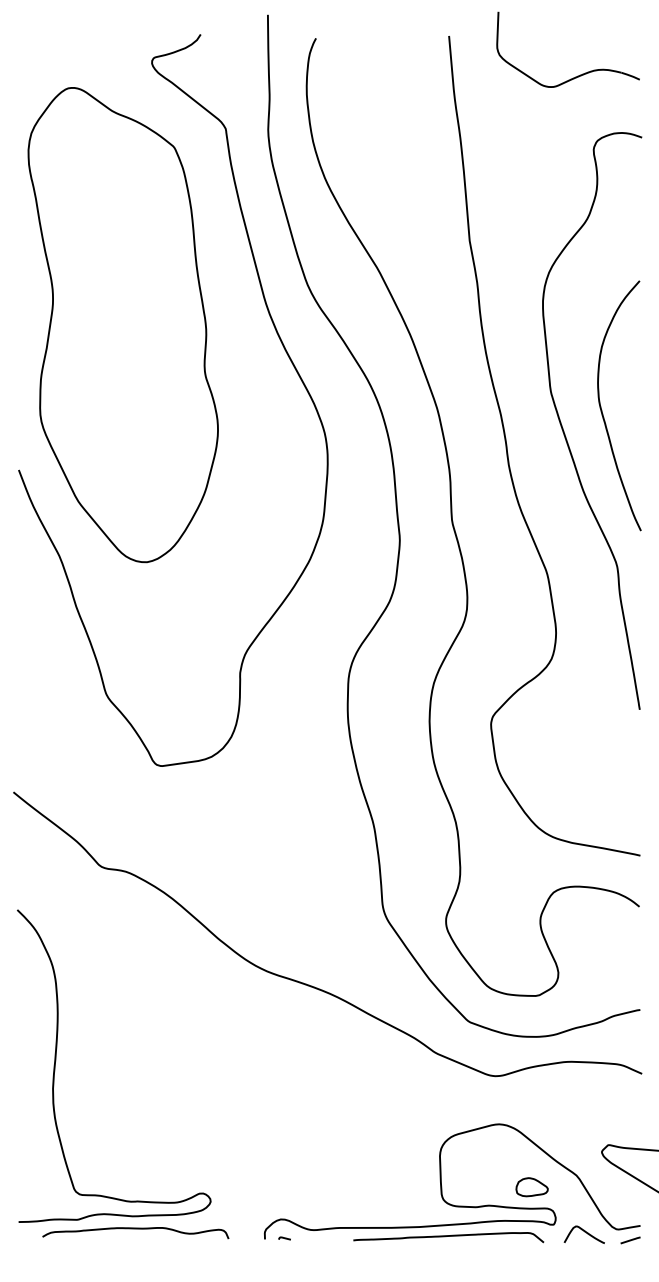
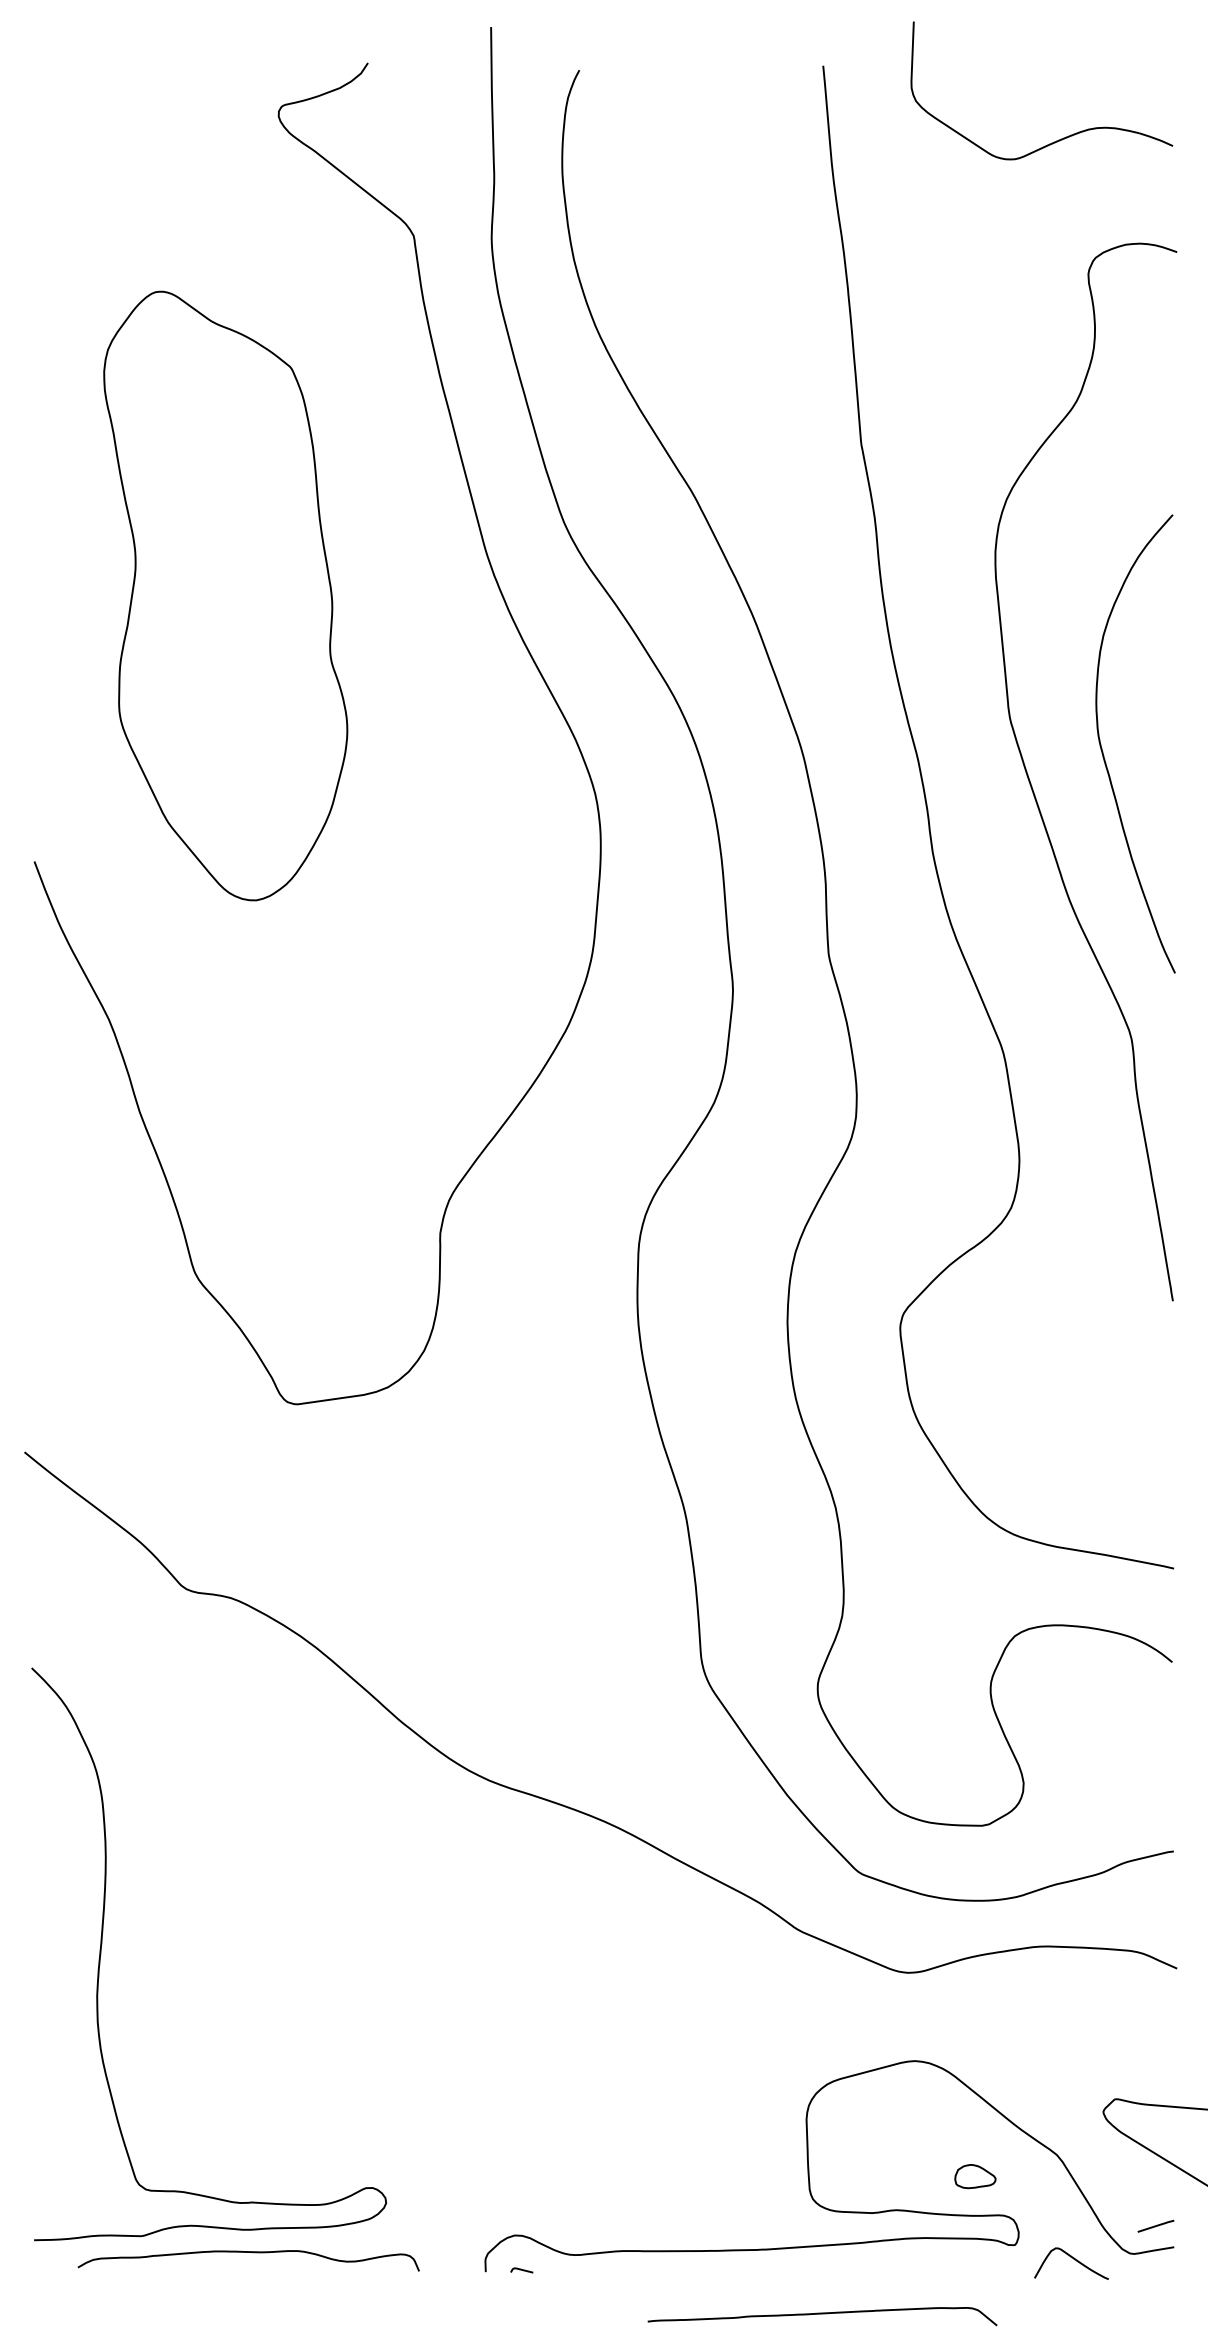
part: (122, 325) -> (224, 596), size x0.7
part: (531, 1187) -> (974, 2176), size x0.7
curve: (448, 1236) -> (822, 2314), moved
line: (630, 1240) -> (1155, 2226), moved

